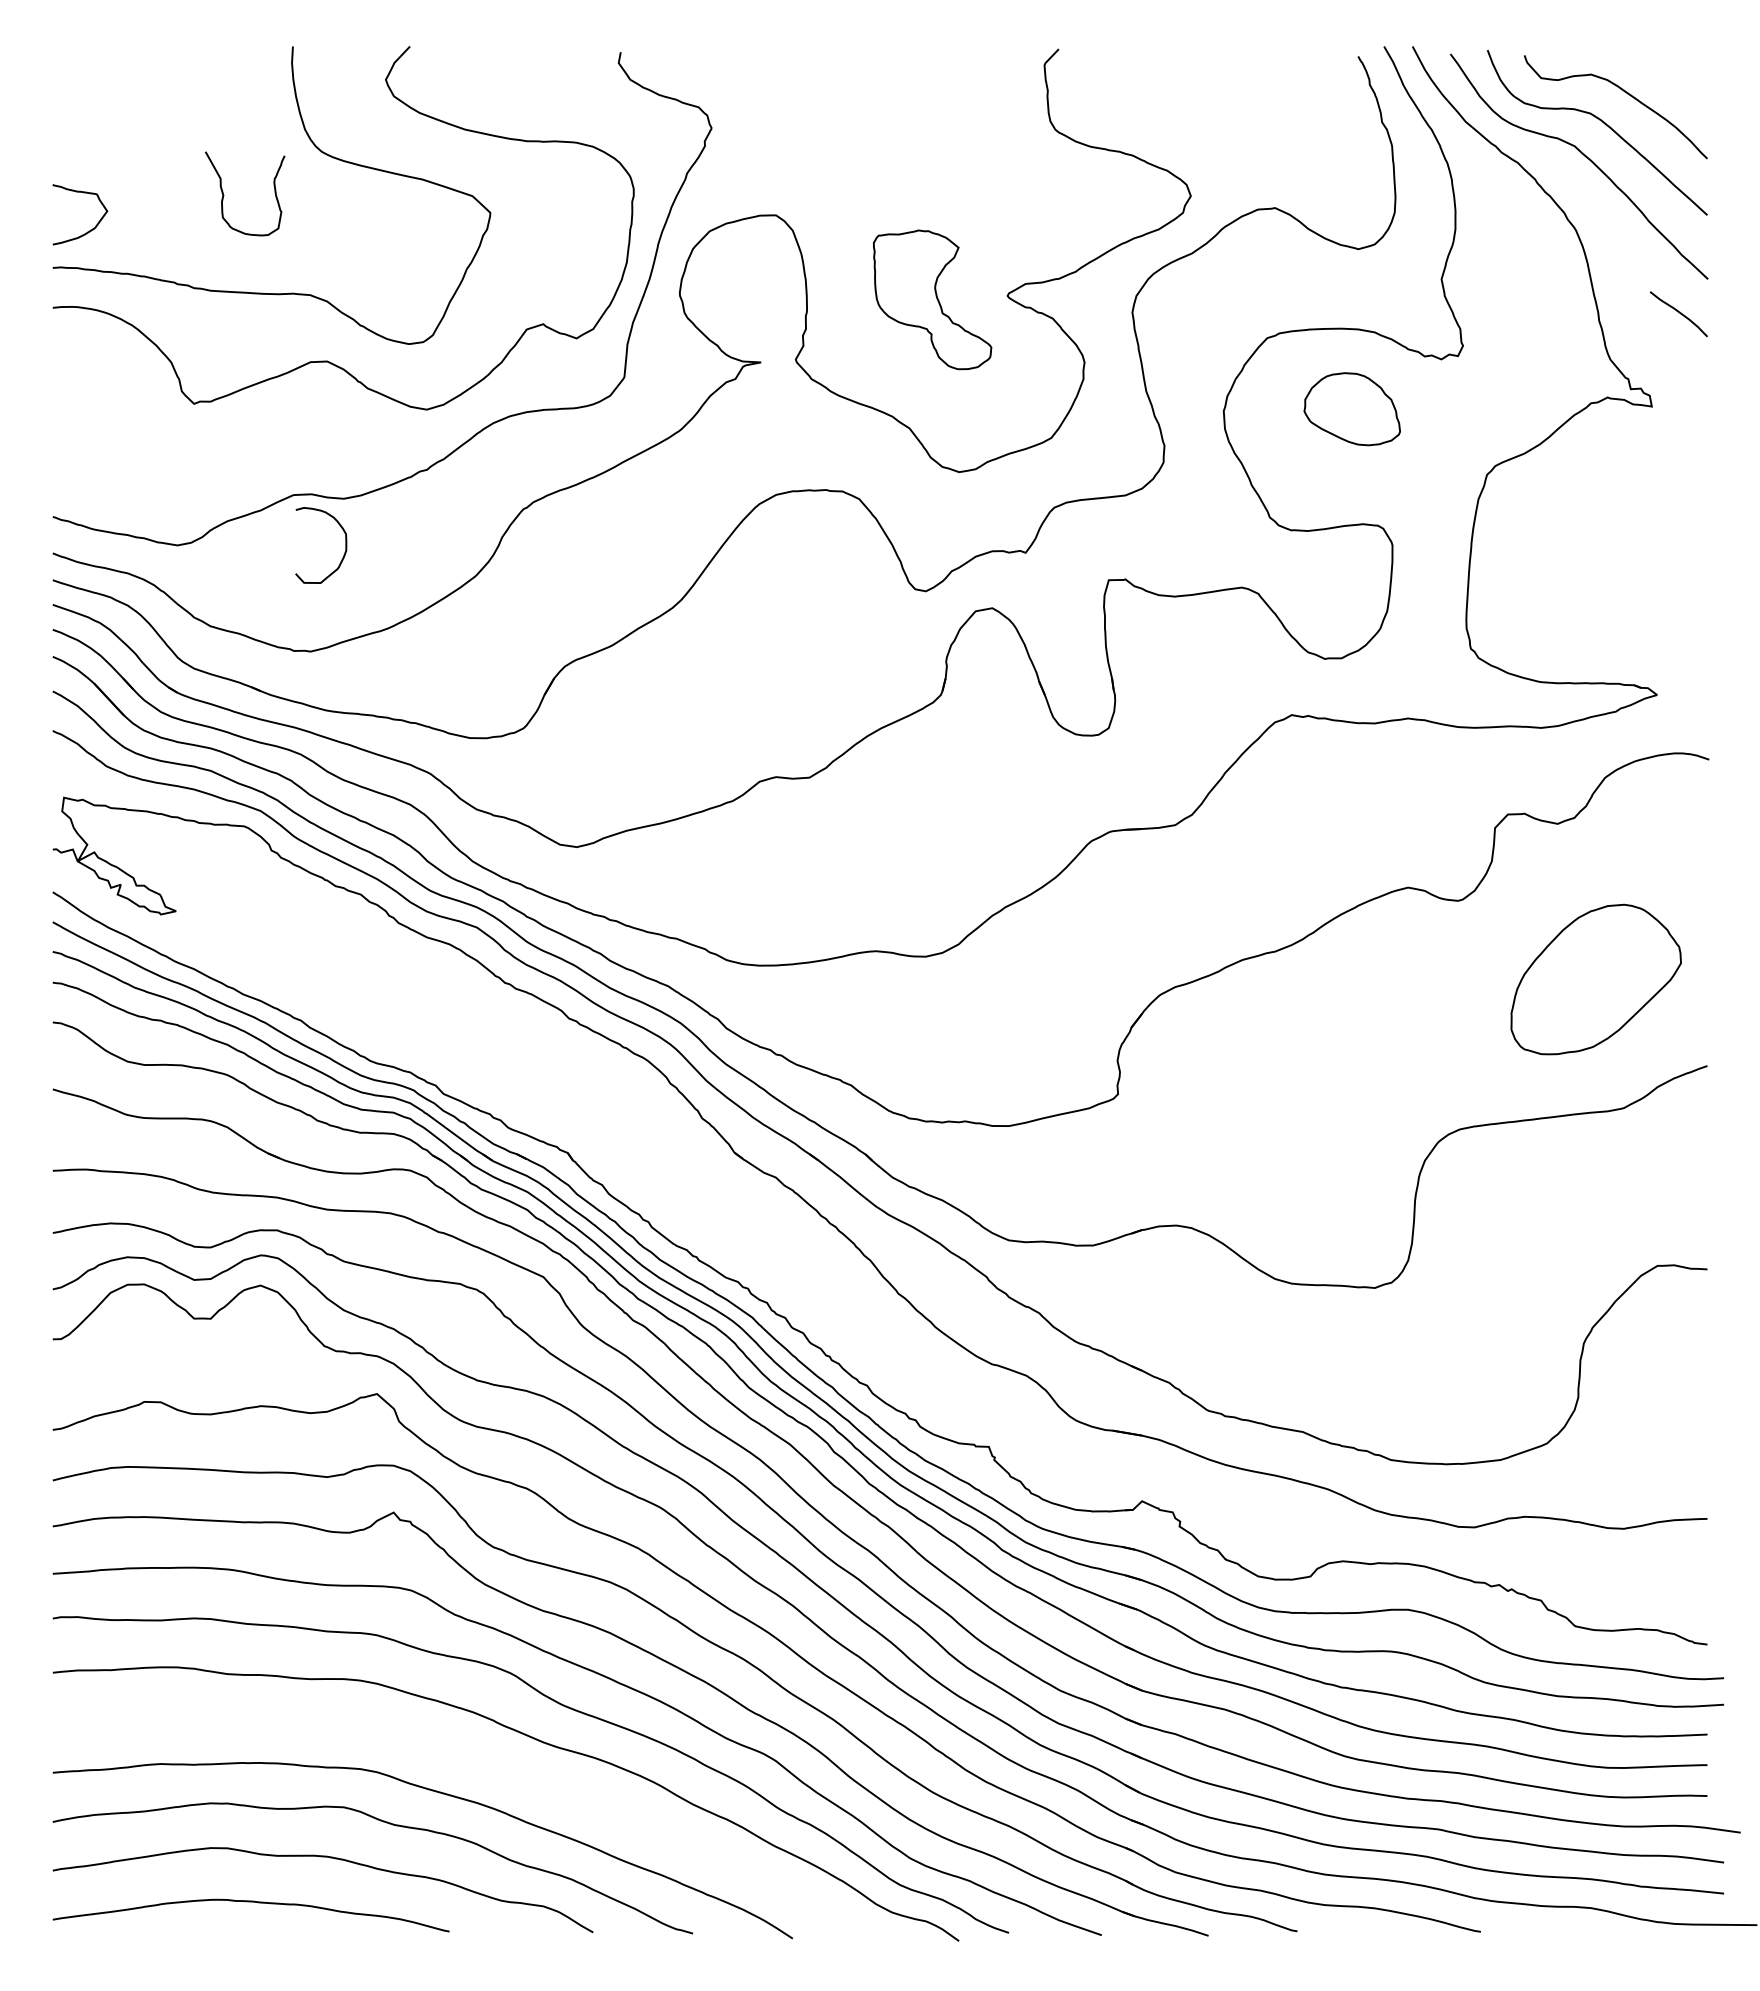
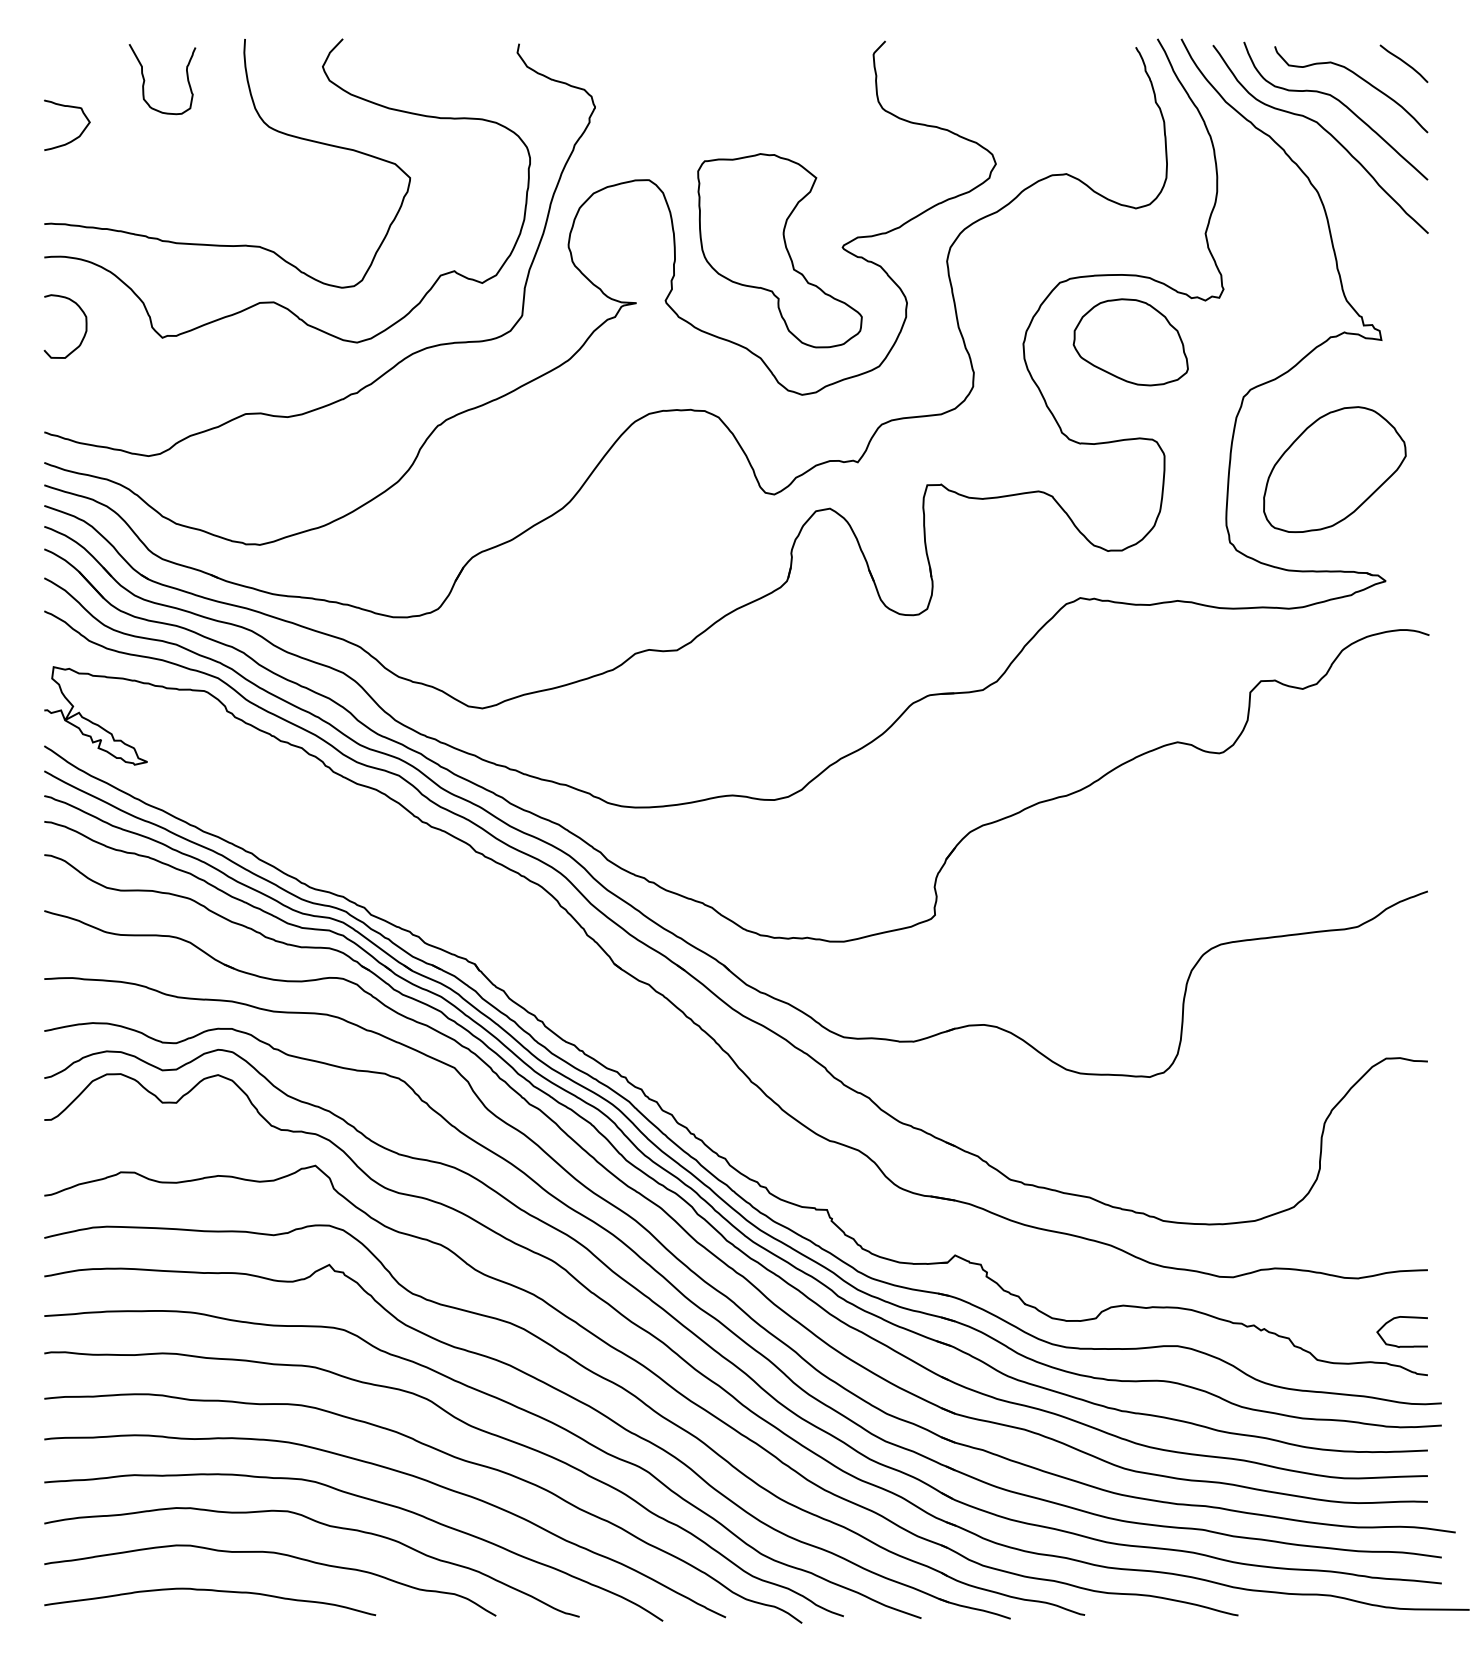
curve: (224, 194) -> (145, 79), moved
curve: (90, 229) -> (75, 137), moved
part: (932, 299) -> (779, 250), size x1.67
curve: (1679, 313) -> (1404, 63), moved
part: (1352, 408) -> (1131, 341), size x1.43
curve: (343, 554) -> (84, 334), moved
part: (1595, 979) -> (1334, 469), moved
curve: (1672, 1576) -> (1398, 1318), added
curve: (481, 1762) -> (402, 1473), added

